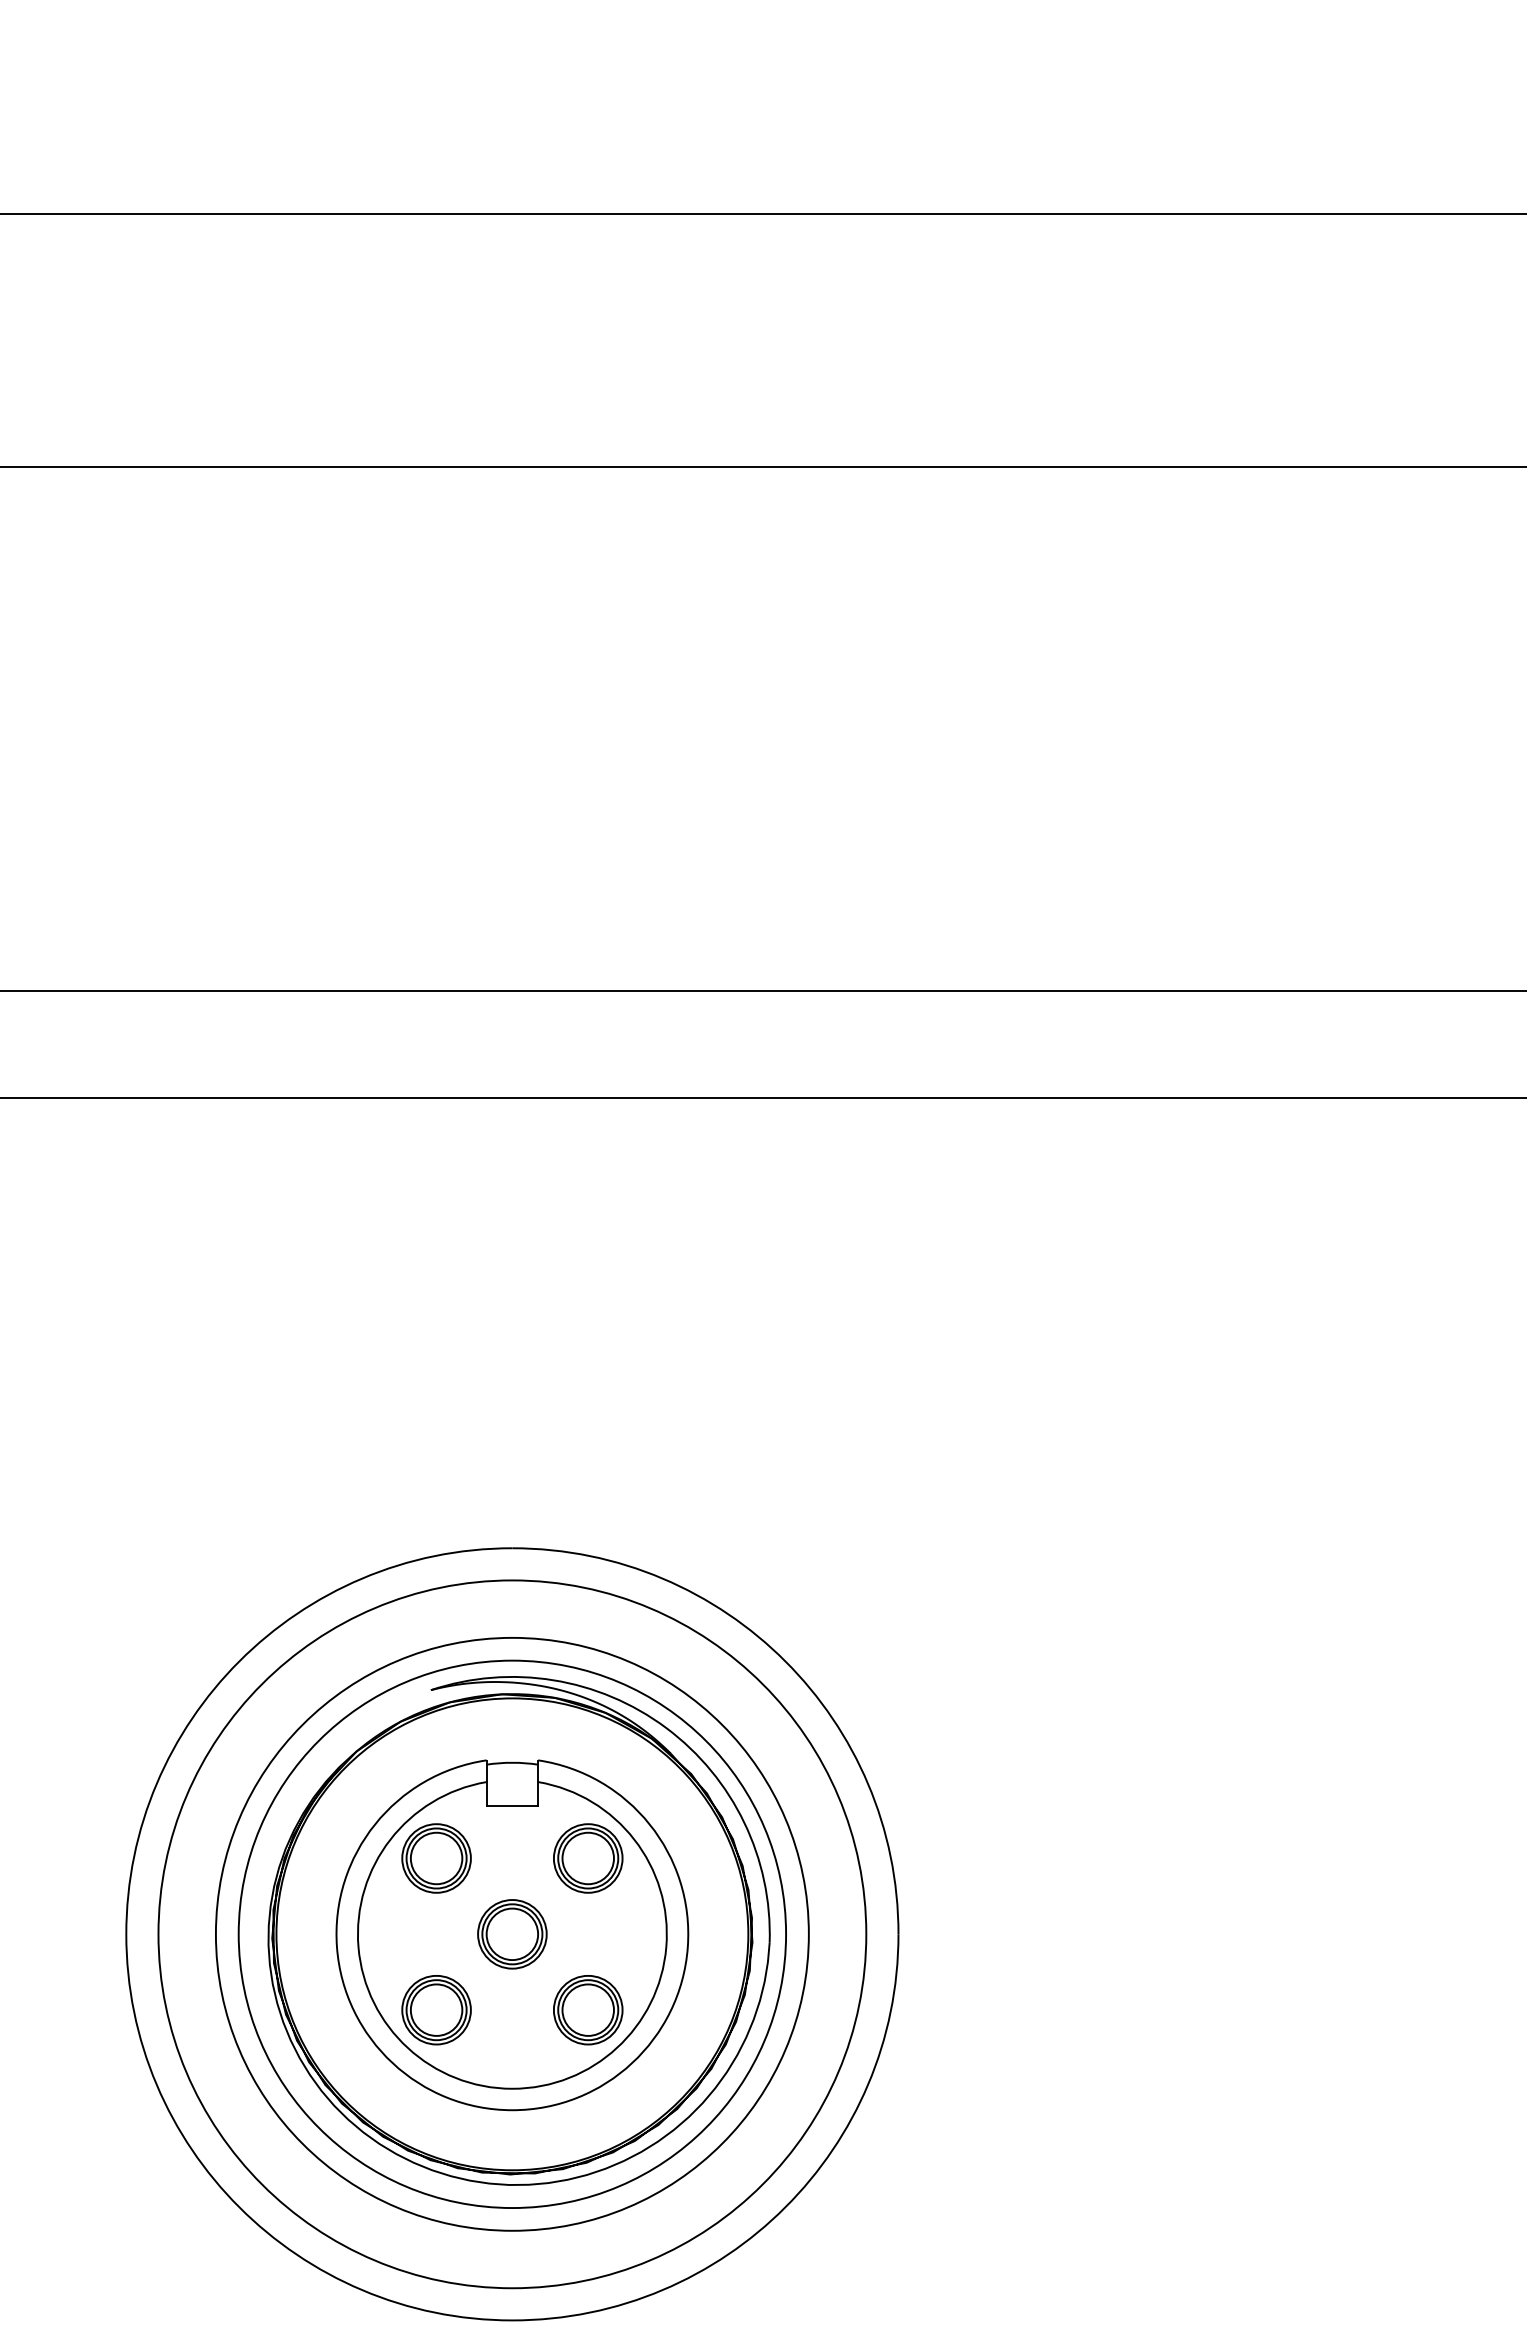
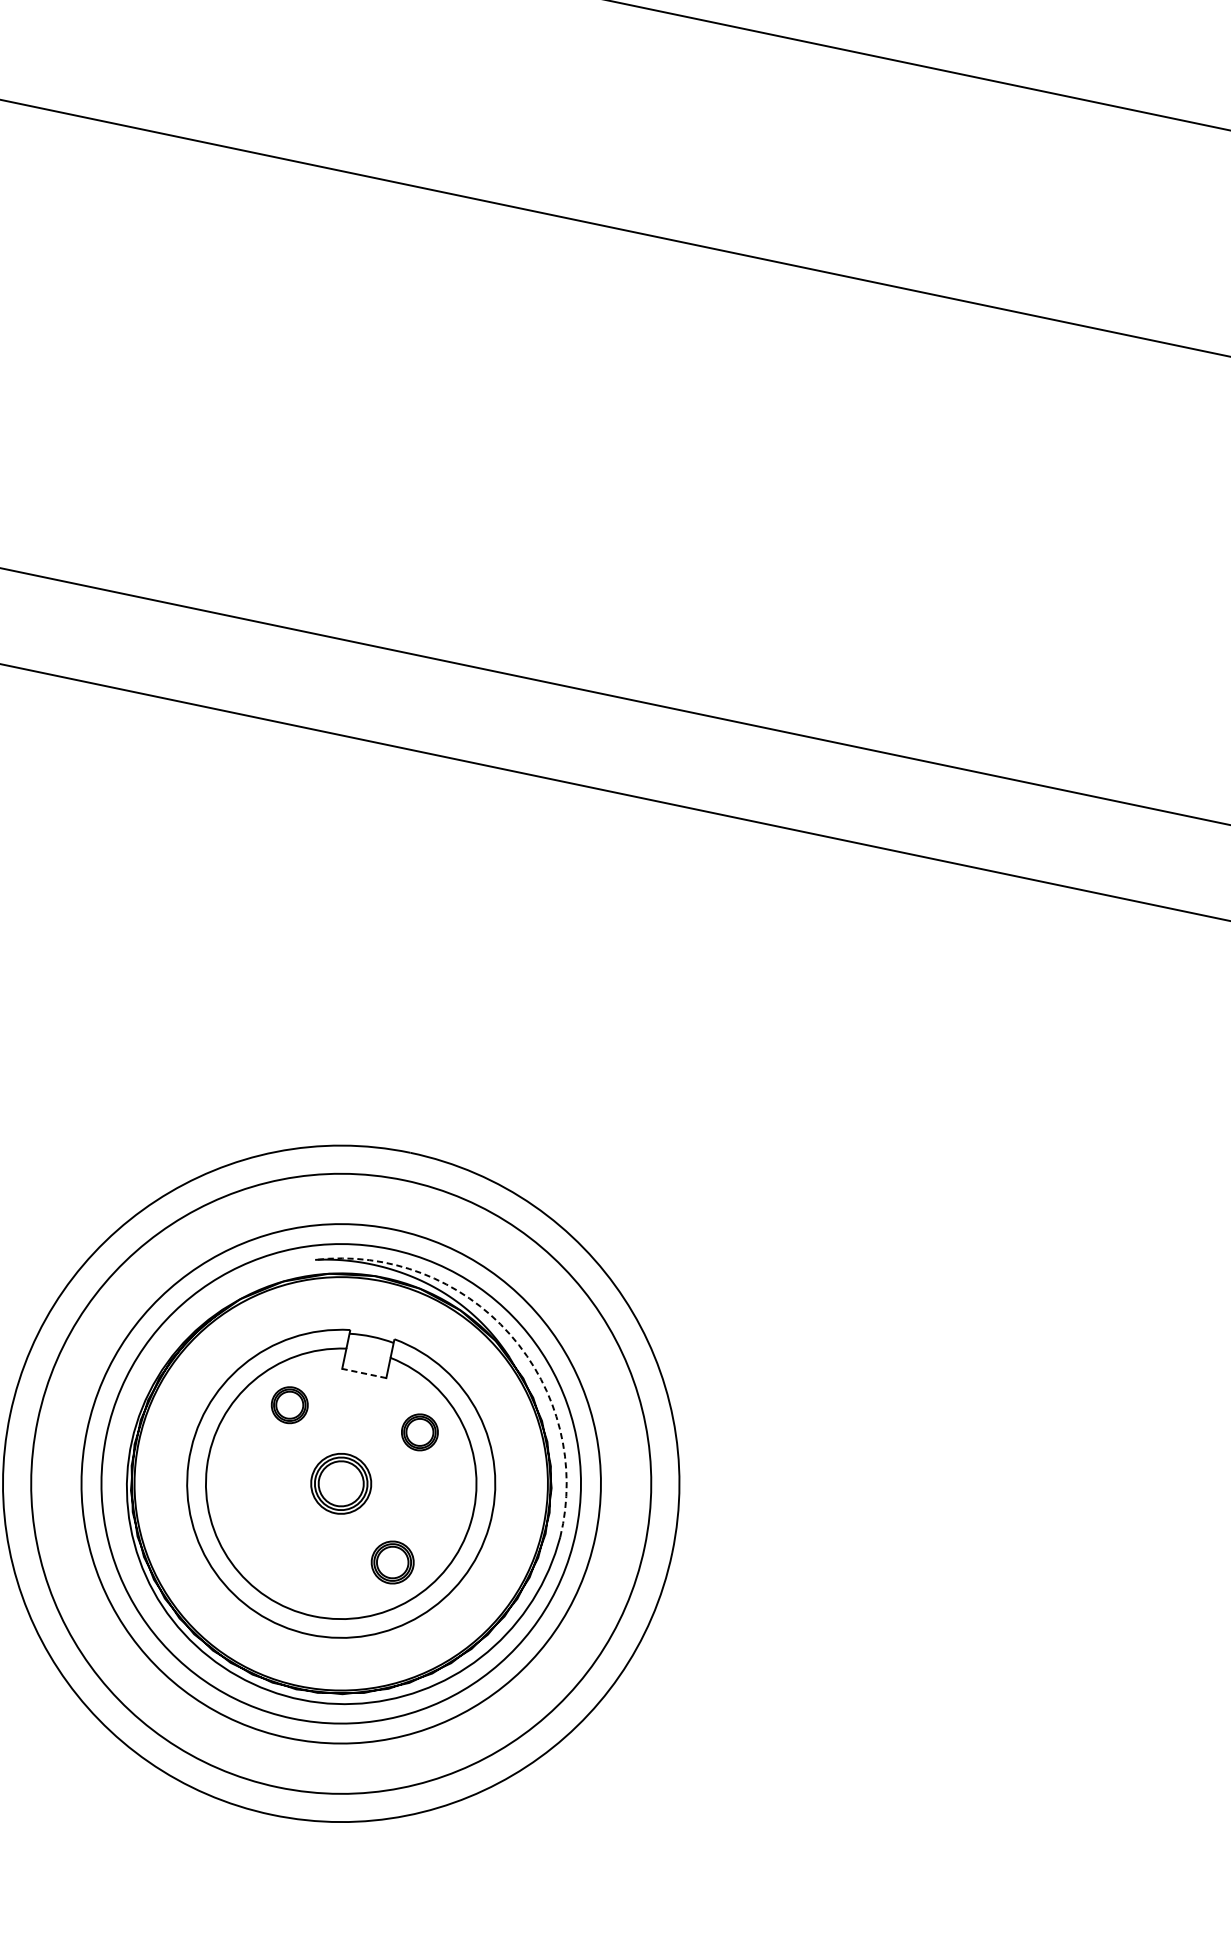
arc: (666, 1728) -> (510, 1334), solid -> dashed
line: (512, 1805) -> (364, 1373), solid -> dashed
part: (436, 1858) -> (289, 1405), size x0.6
part: (588, 1858) -> (420, 1432), size x0.6
part: (436, 2010) -> (262, 1535), removed
part: (588, 2010) -> (392, 1562), size x0.7

